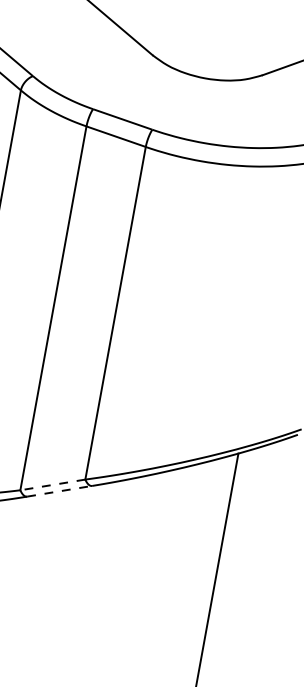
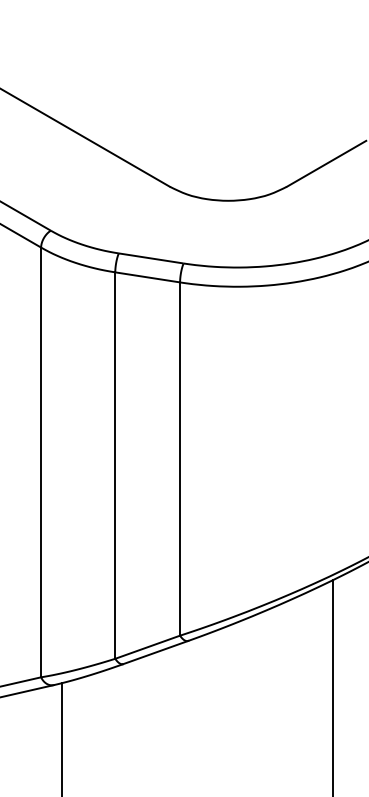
line: (52, 485) -> (147, 647), dashed -> solid
line: (60, 491) -> (156, 652), dashed -> solid

